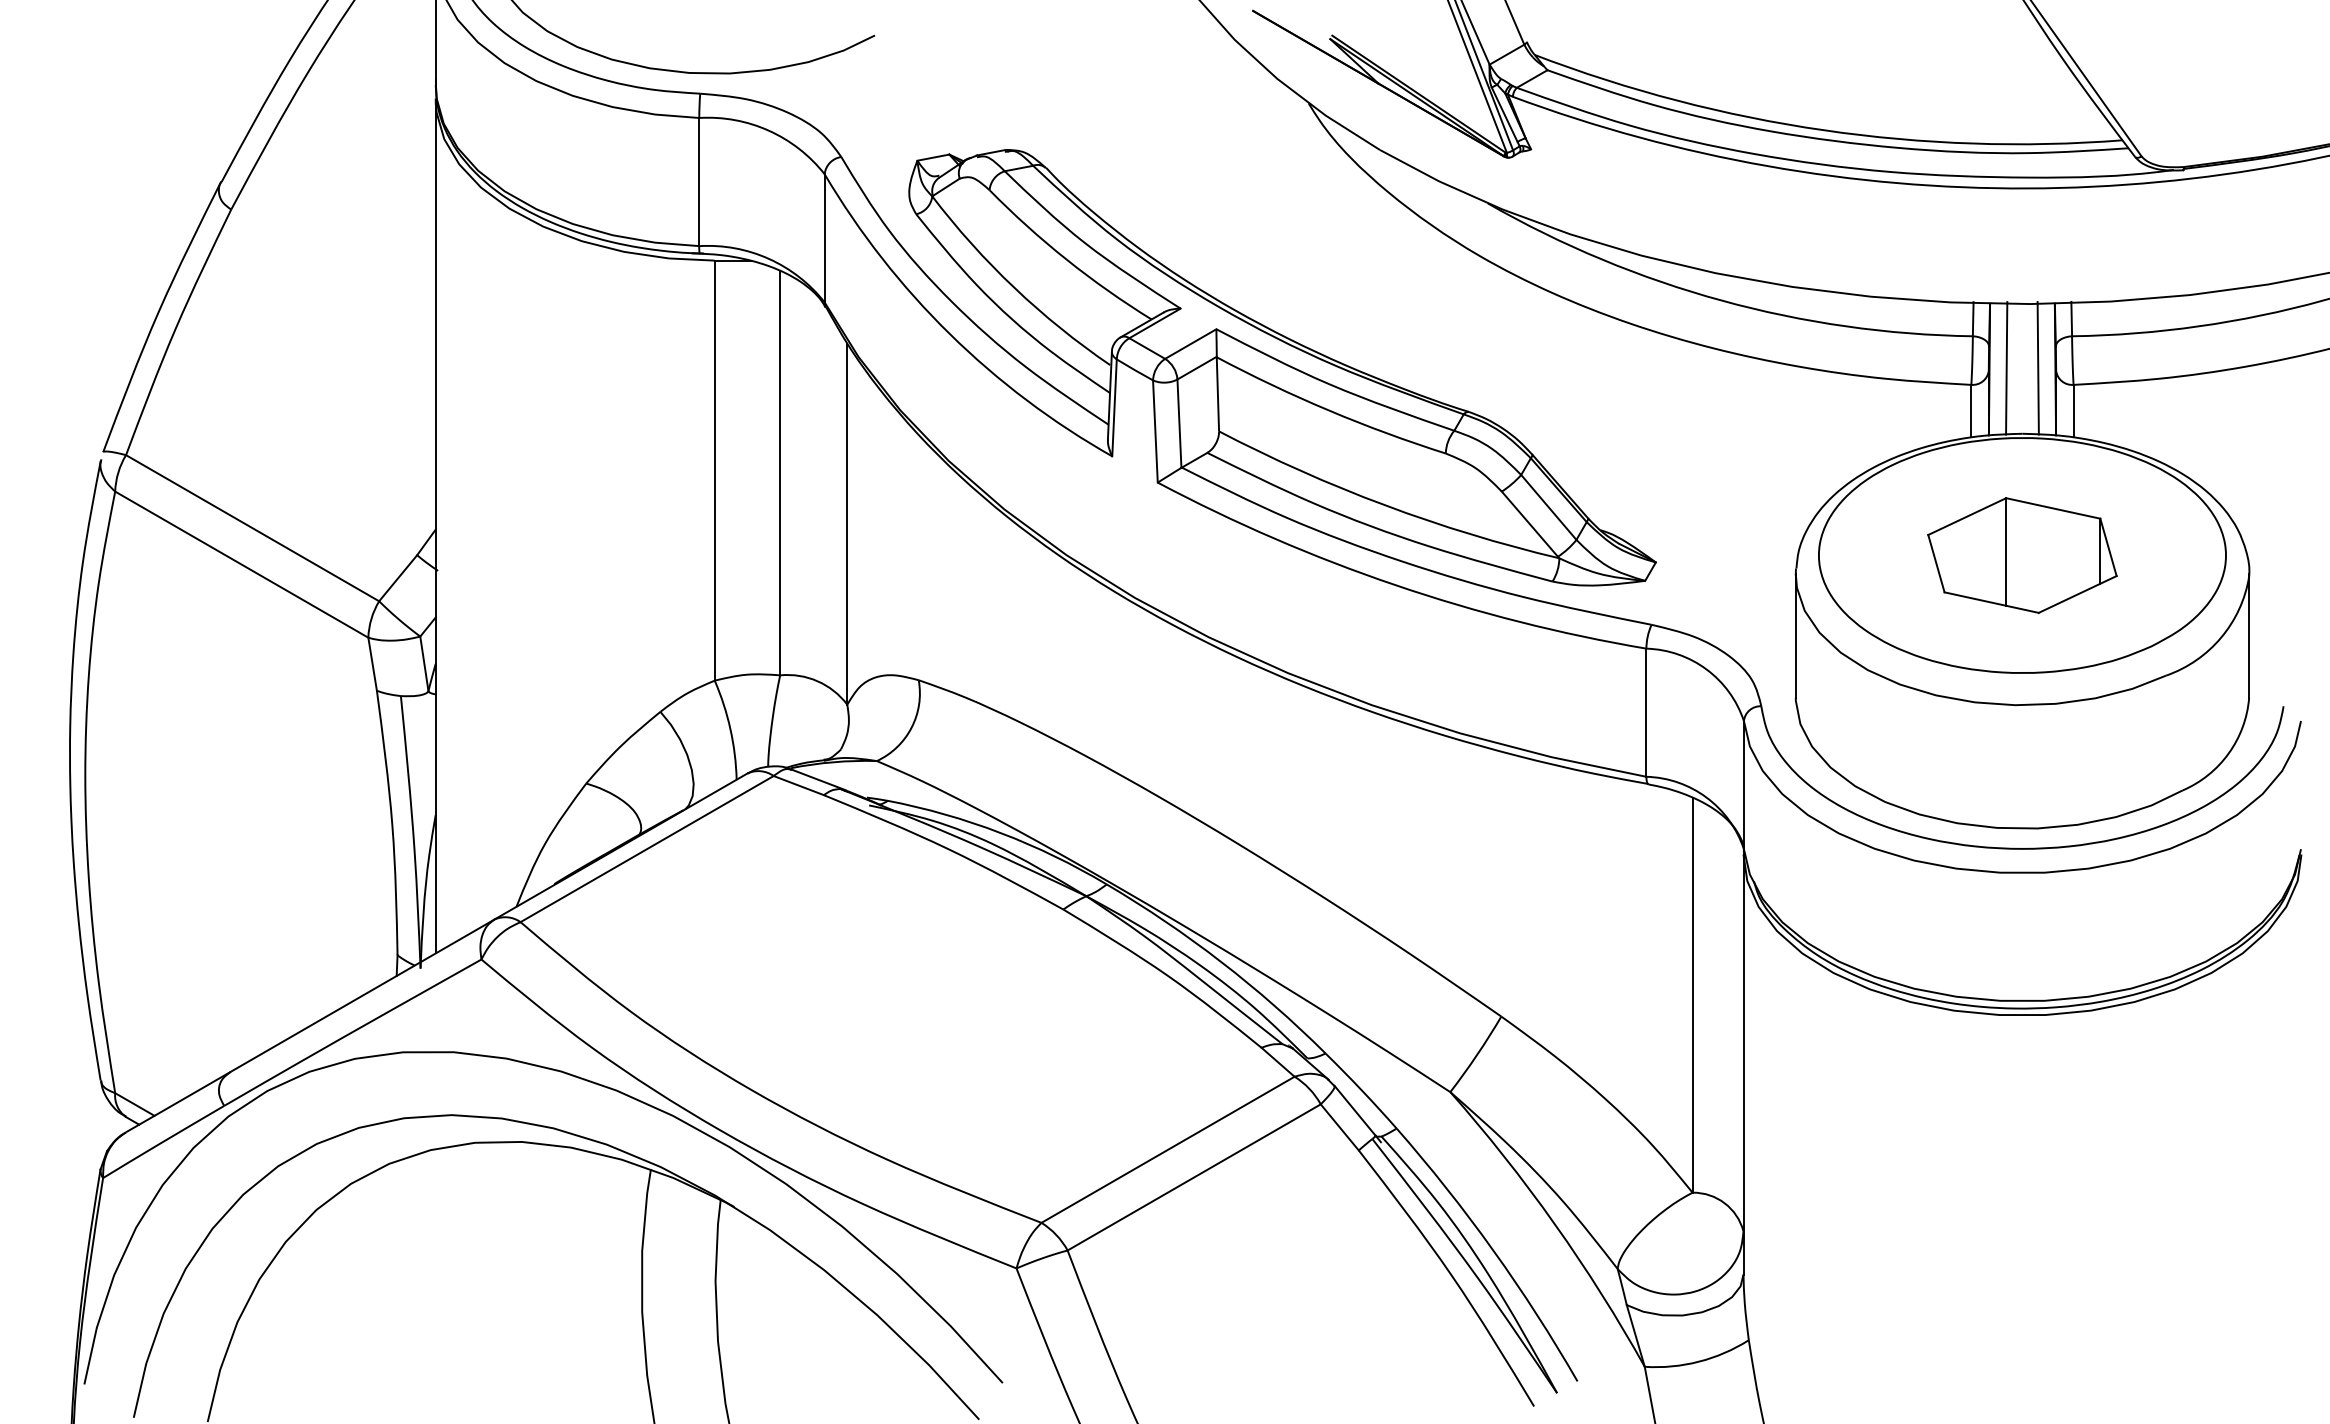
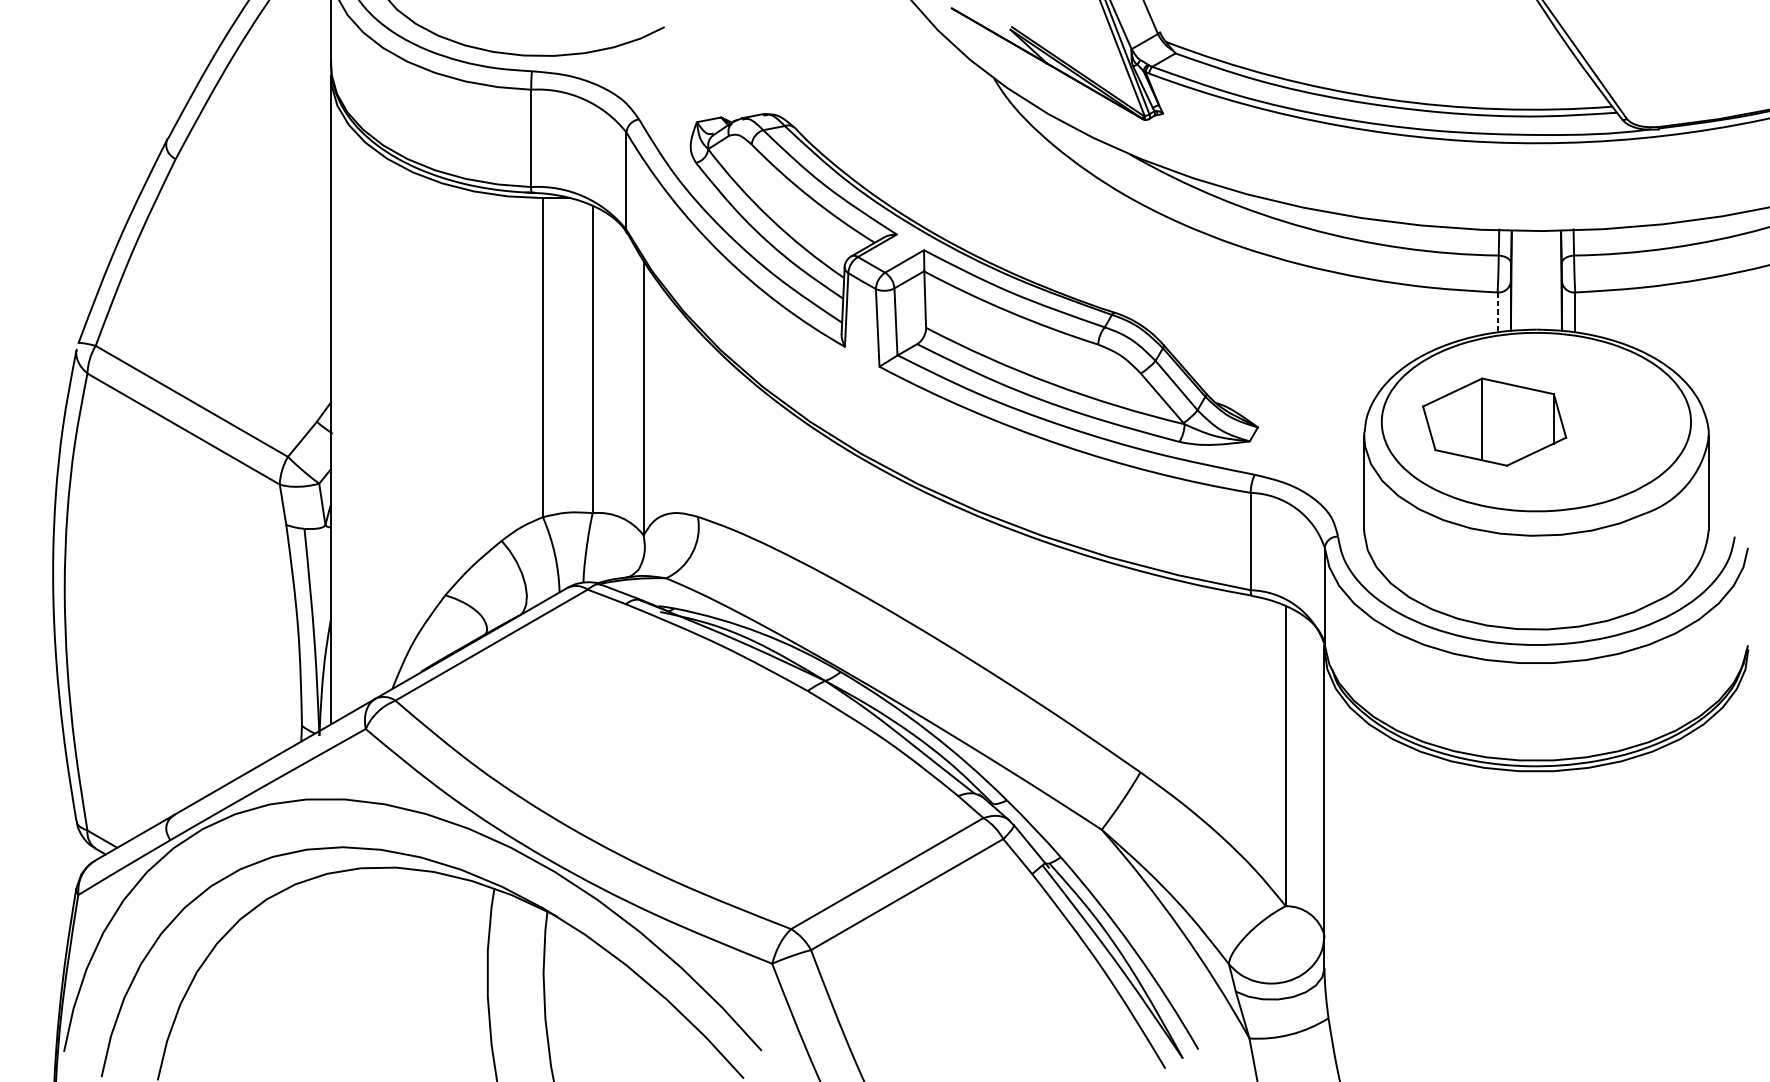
line: (2006, 368) -> (1524, 280), removed
line: (2037, 368) -> (1547, 280), removed
line: (1971, 411) -> (1497, 312), solid -> dashed
part: (2022, 555) -> (1494, 422), moved

